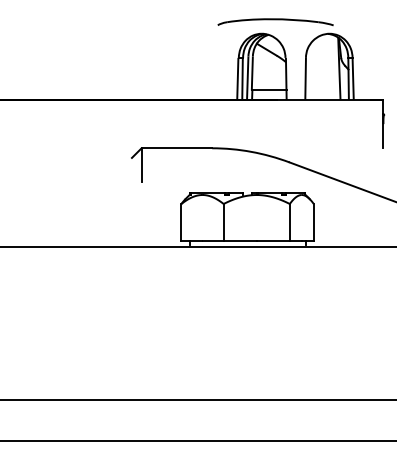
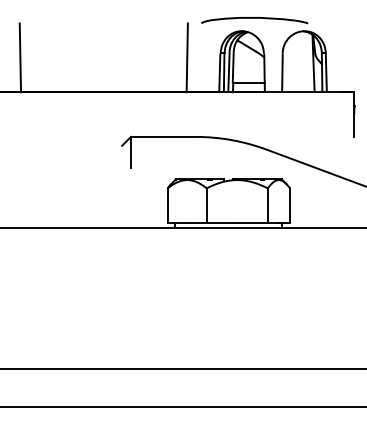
line: (21, 62) -> (20, 57), added
line: (201, 62) -> (186, 57), added

